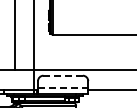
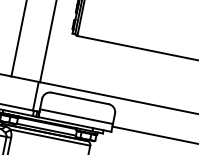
line: (63, 75) -> (80, 98), dashed -> solid
line: (63, 88) -> (76, 117), dashed -> solid

